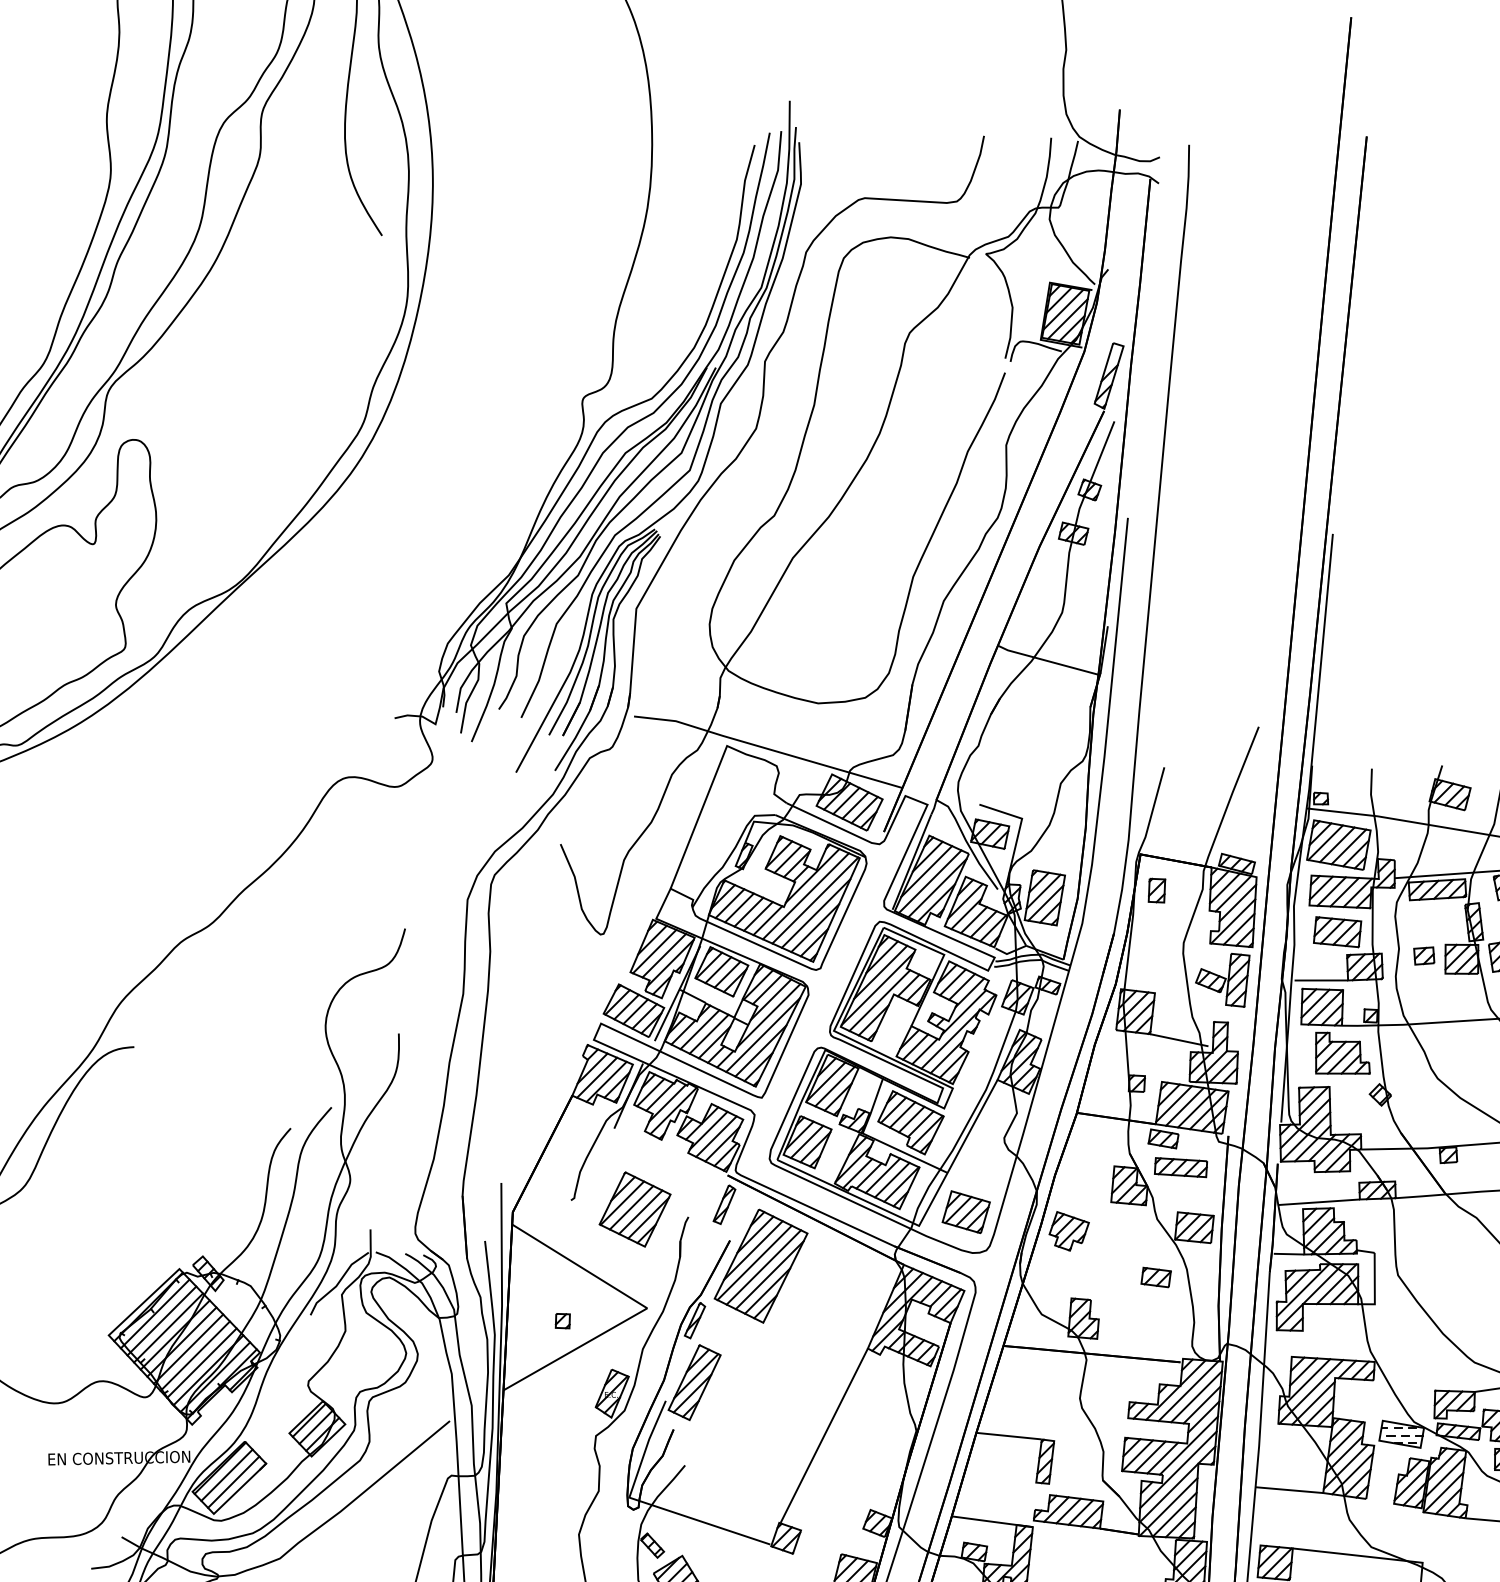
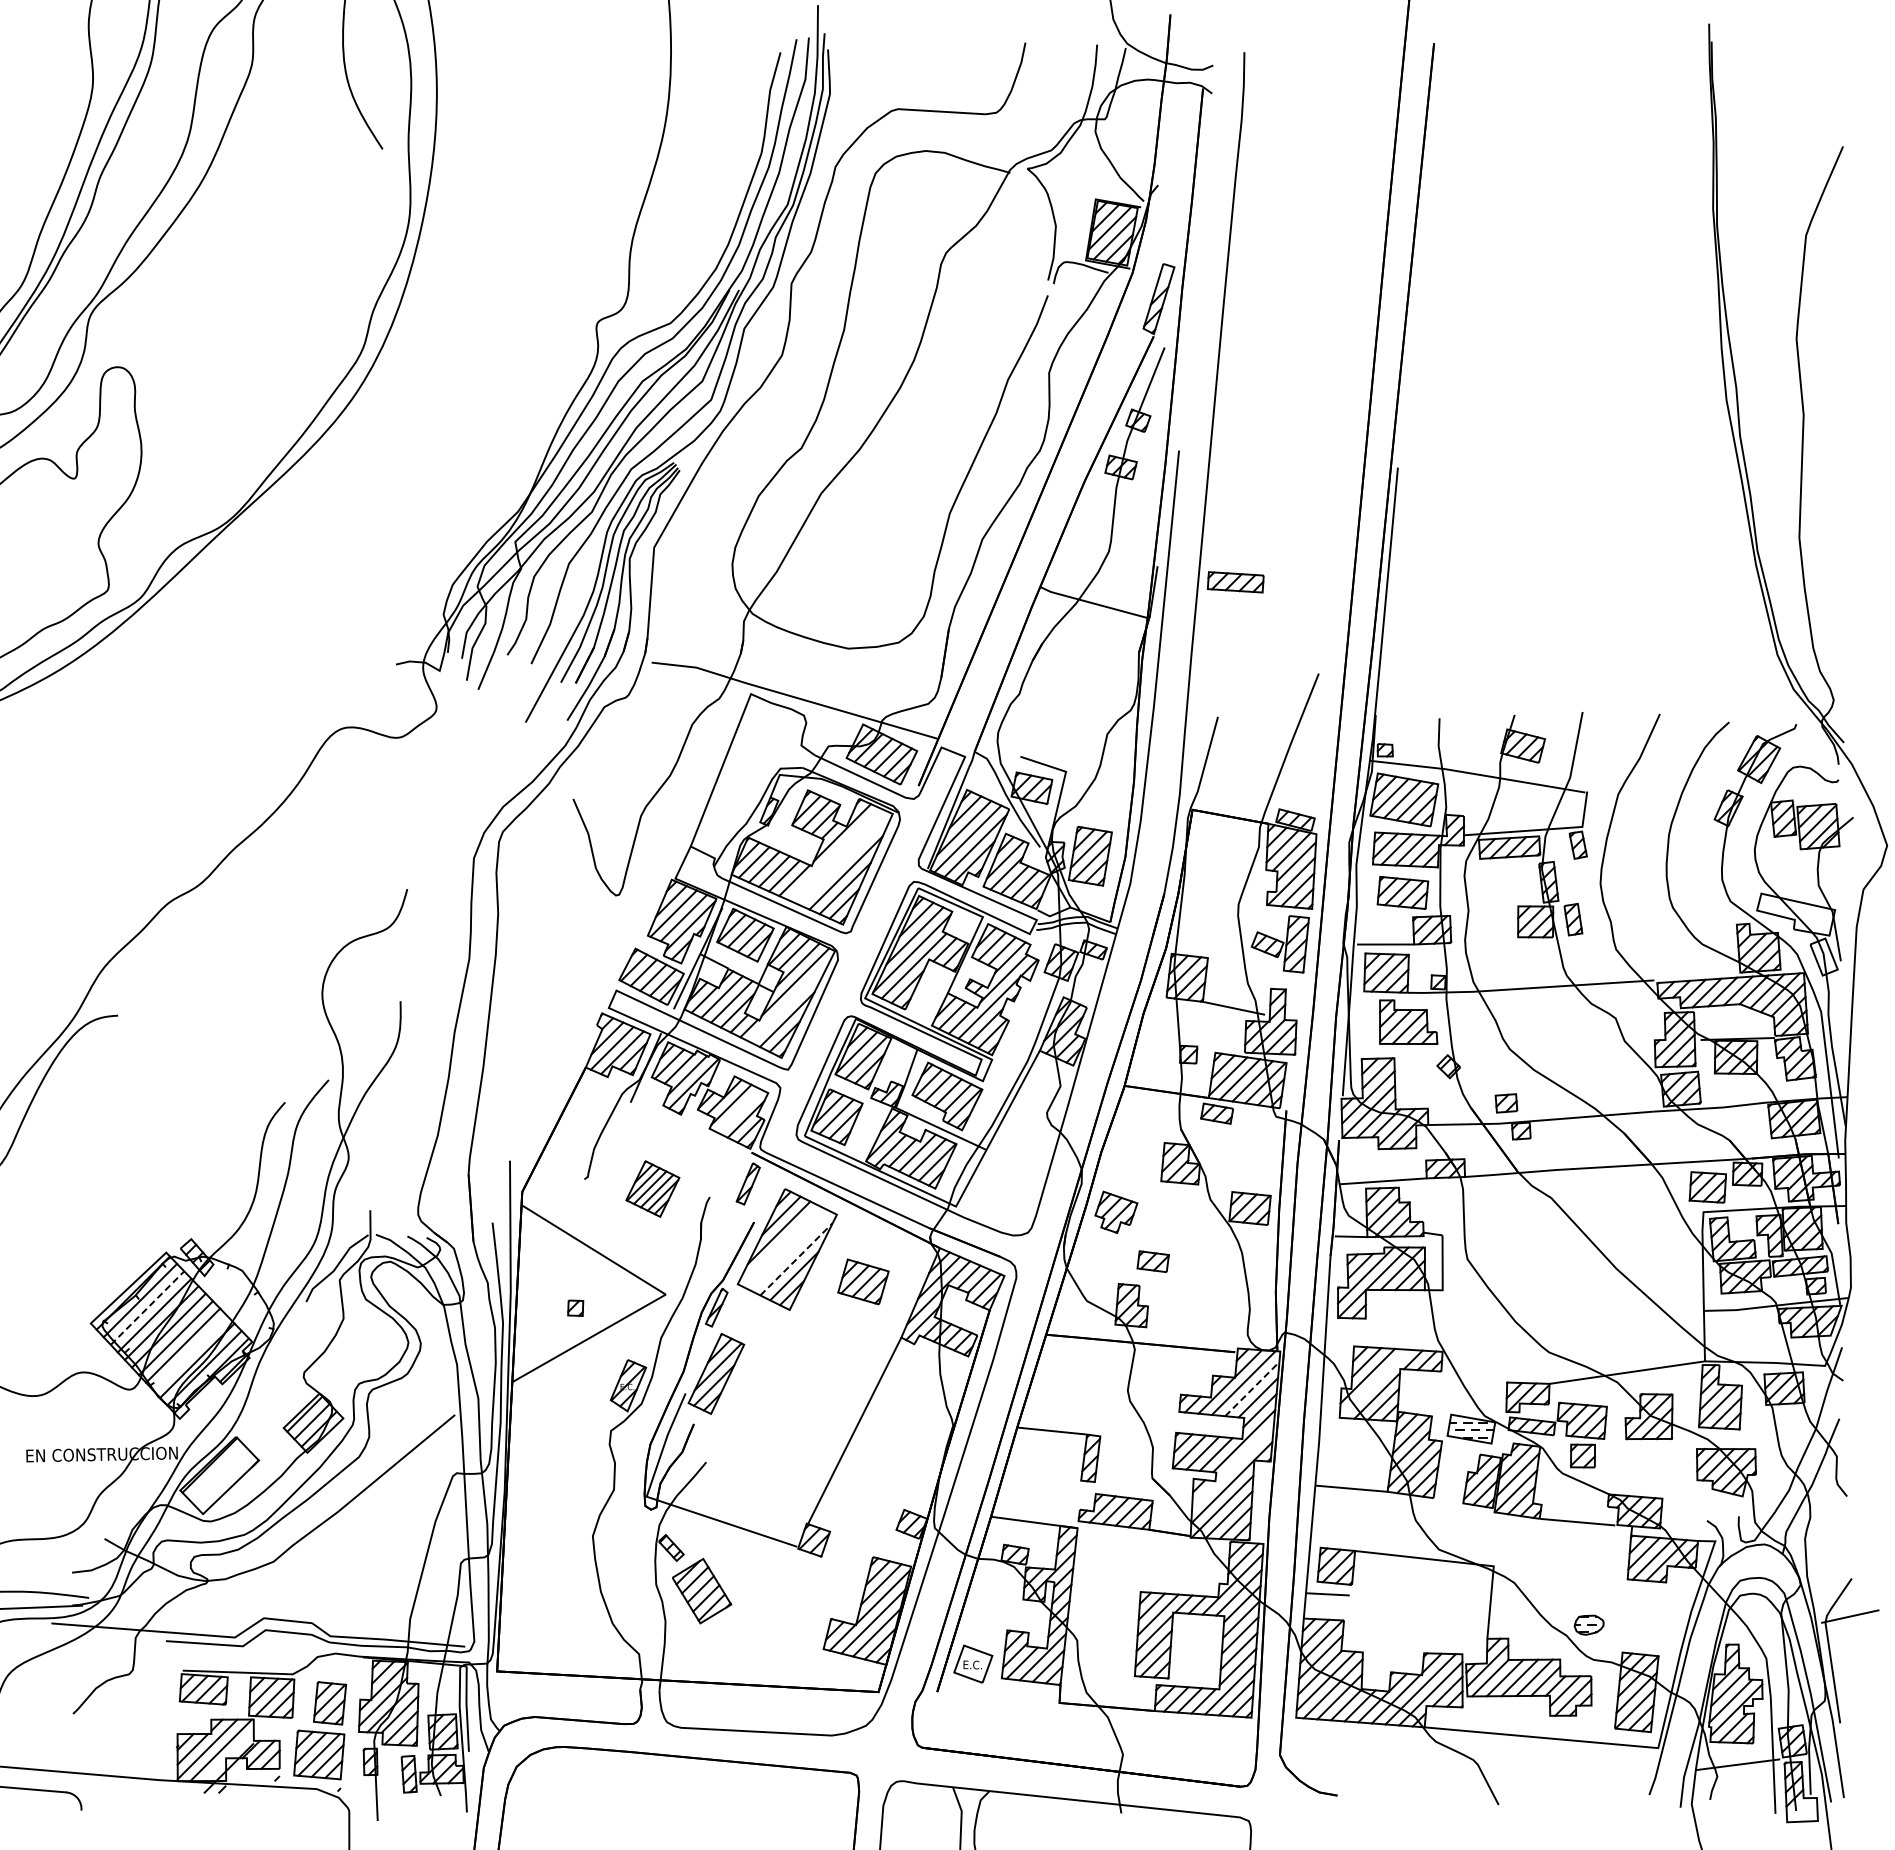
part: (1156, 890) -> (1209, 848), removed
line: (806, 896) -> (835, 854), removed
line: (815, 900) -> (845, 859), removed
part: (1424, 956) -> (1506, 1103), moved
line: (763, 1034) -> (789, 1002), removed
line: (716, 1135) -> (739, 1110), removed
part: (1180, 1167) -> (1235, 582), moved
part: (634, 1208) -> (652, 1188), size x0.7
part: (966, 1211) -> (863, 1281), moved
line: (754, 1262) -> (780, 1245), removed
line: (764, 1267) -> (790, 1250), removed
line: (769, 1274) -> (796, 1258), solid -> dashed
part: (1155, 1277) -> (1152, 1261), moved
line: (161, 1321) -> (147, 1308), solid -> dashed
line: (202, 1363) -> (190, 1353), removed
line: (1310, 1391) -> (1374, 1383), removed
line: (1196, 1396) -> (1252, 1388), solid -> dashed
line: (1177, 1469) -> (1232, 1466), removed
line: (226, 1474) -> (216, 1472), removed
line: (233, 1481) -> (223, 1479), removed

